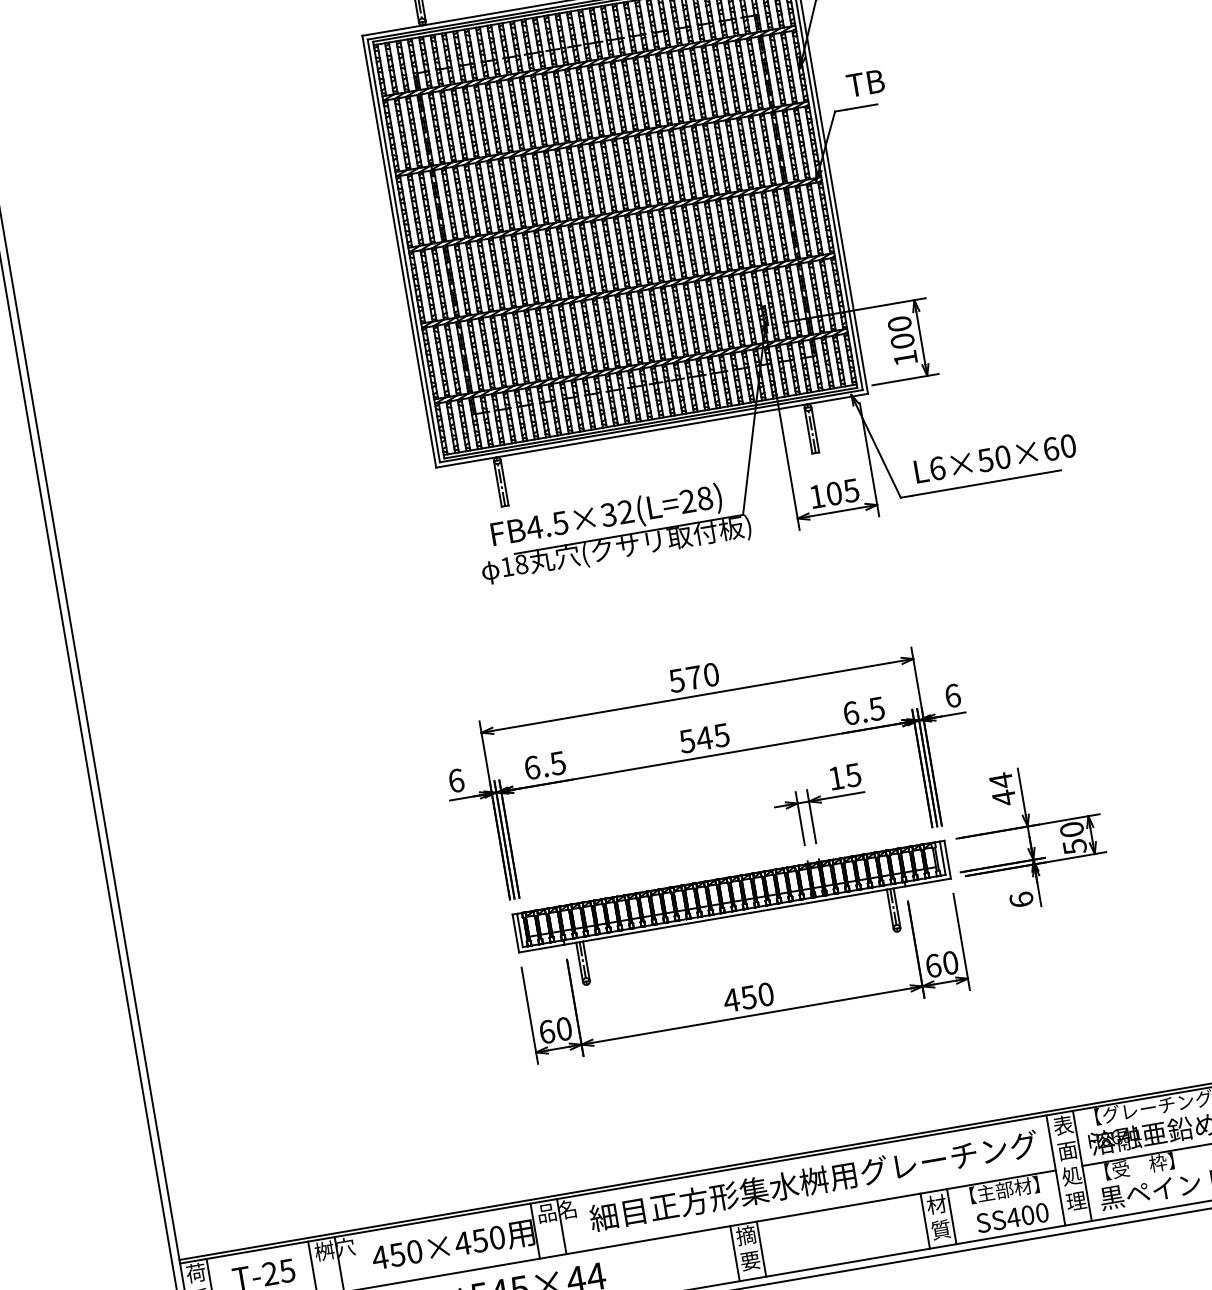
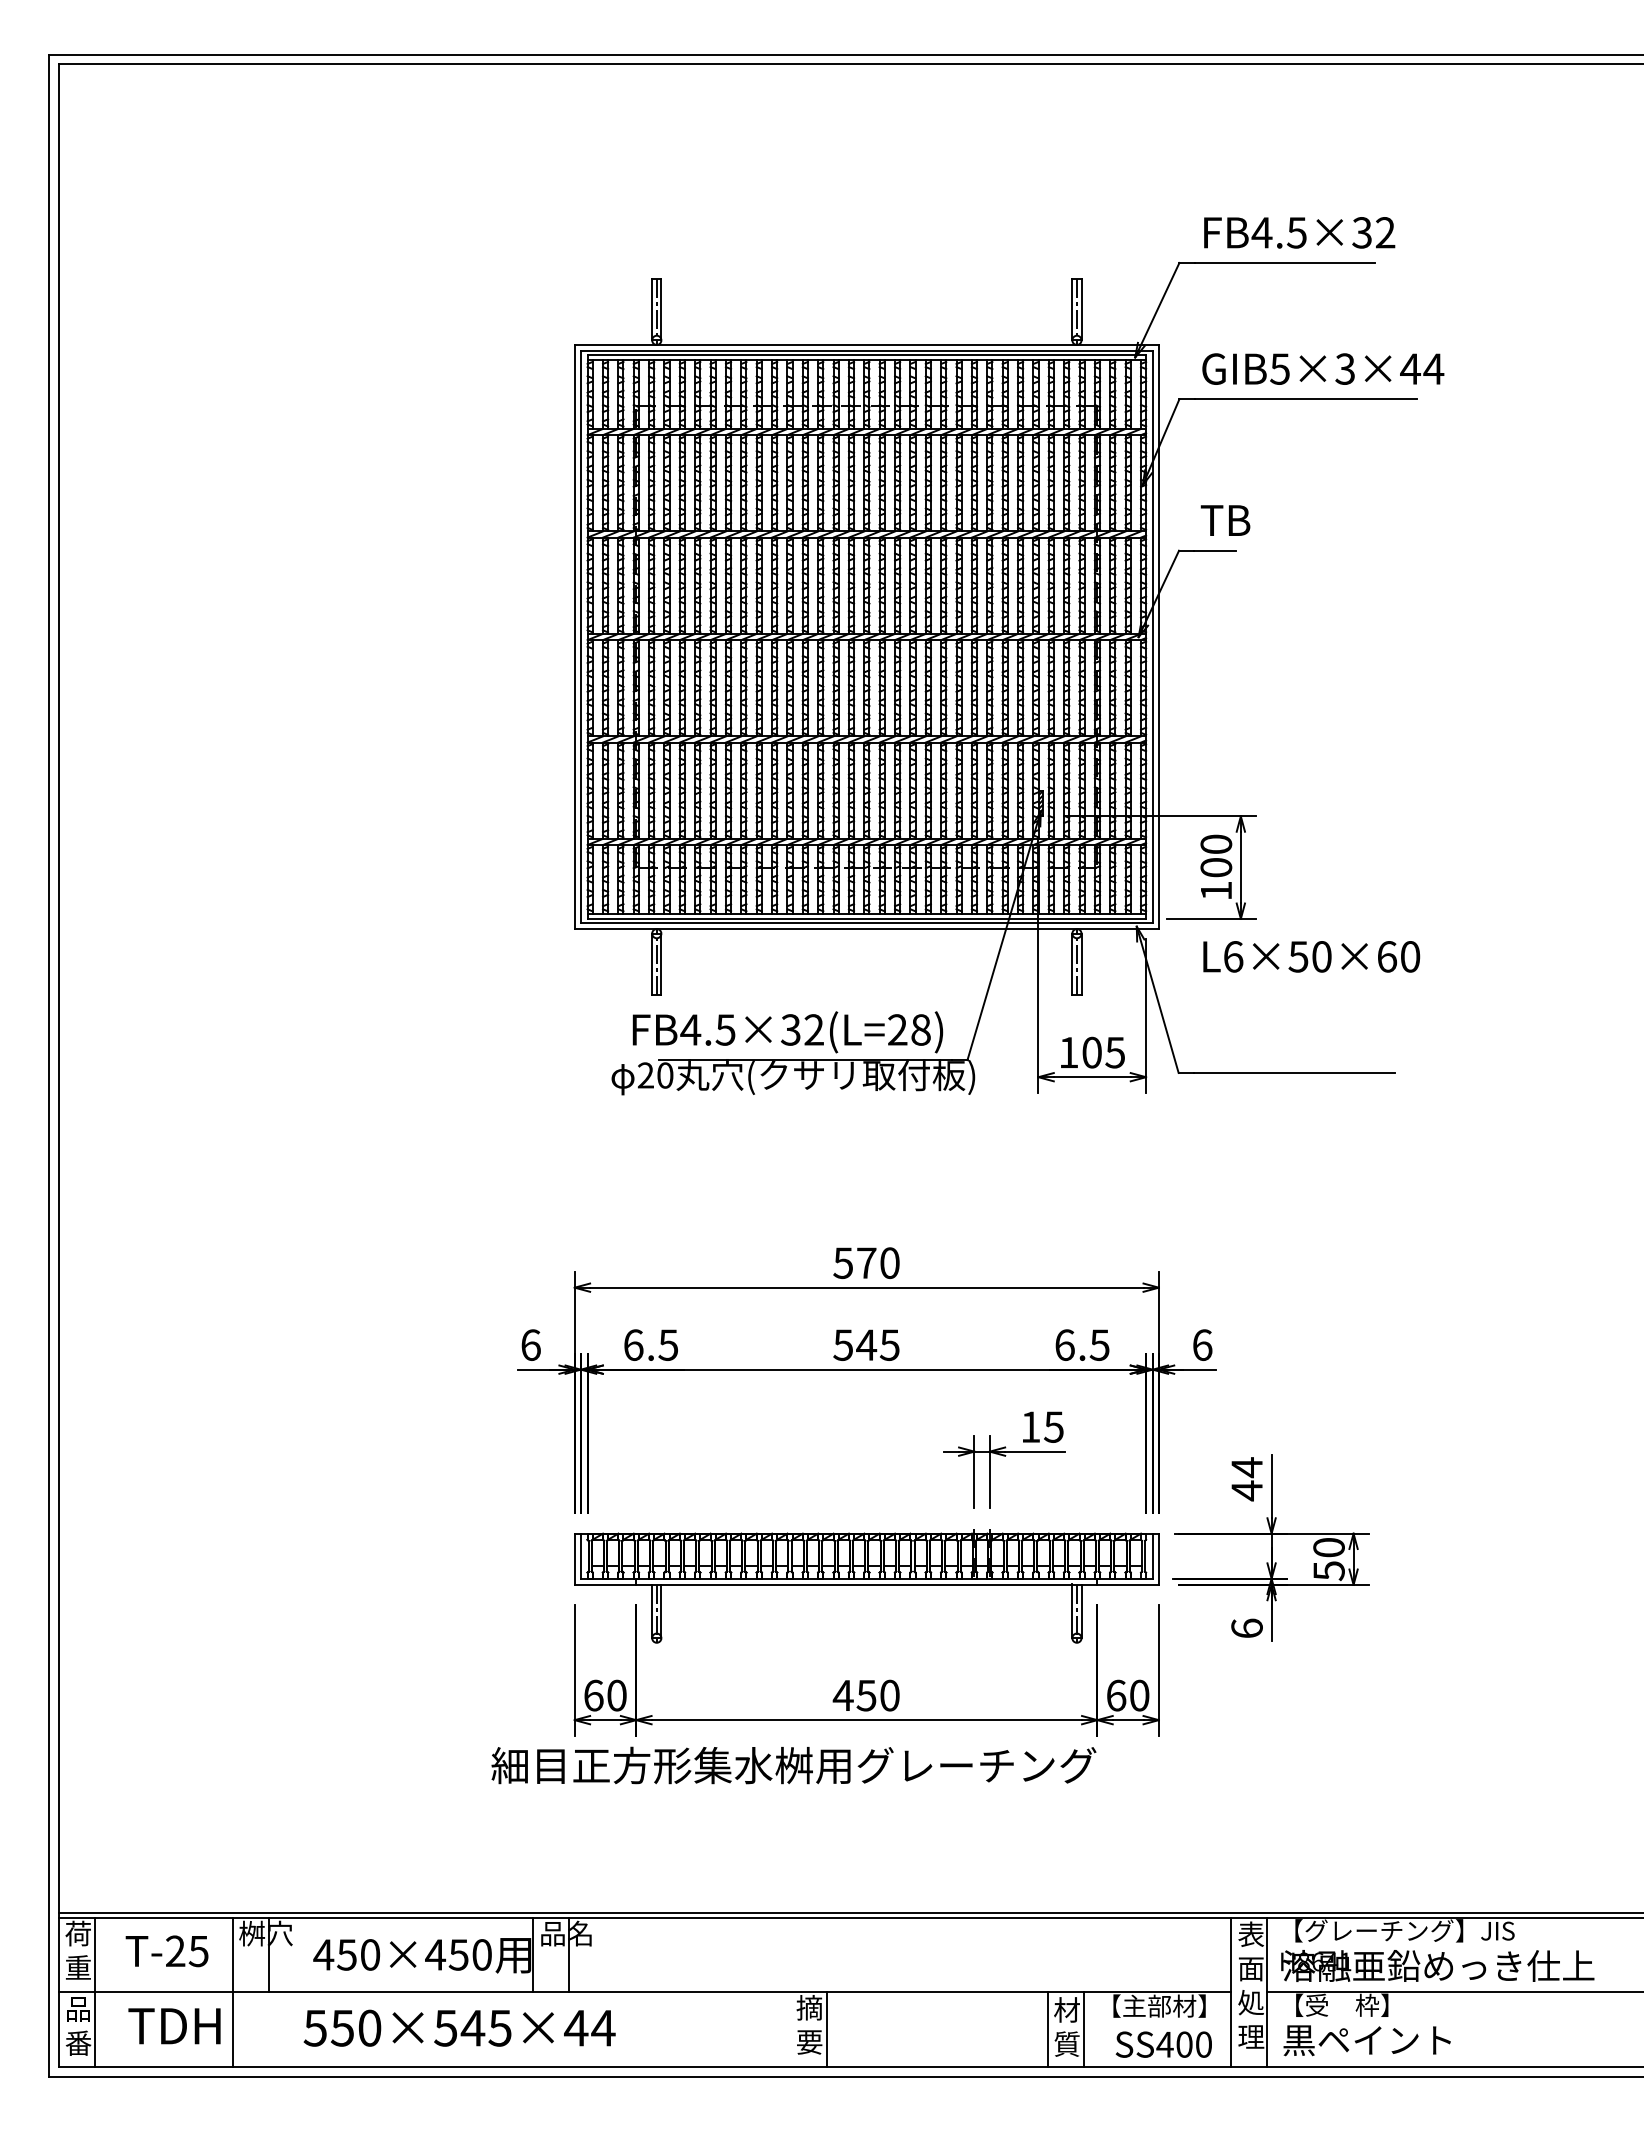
text: (995, 458) -> (1311, 956), moved
text: (514, 565) -> (655, 1075), 18 -> 20
text: (813, 1181) -> (793, 1765), moved
line: (734, 1253) -> (790, 2029), removed

